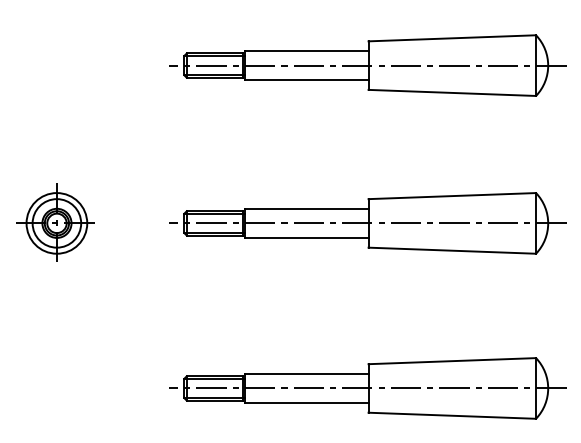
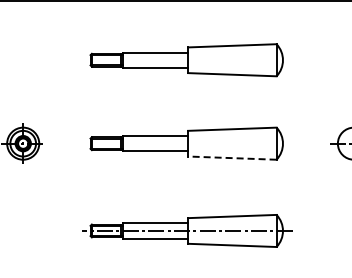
line: (367, 66) -> (187, 60), removed
line: (367, 223) -> (187, 143), removed
line: (450, 251) -> (231, 158), solid -> dashed

